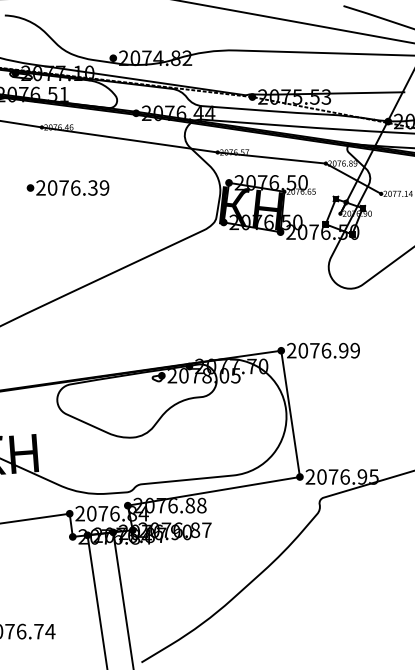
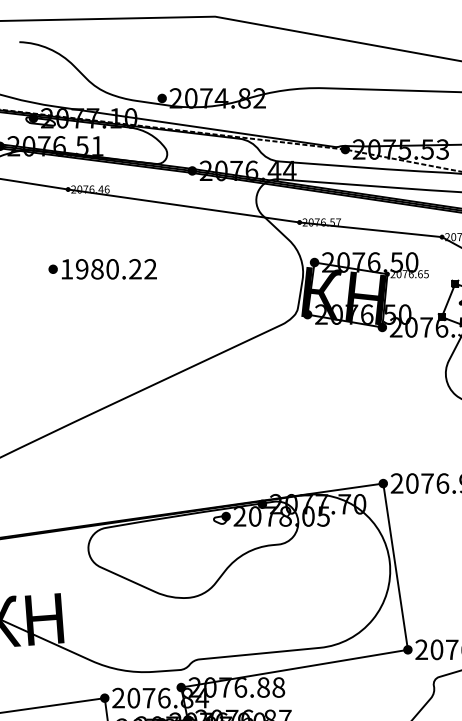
text: (72, 187) -> (108, 268), 2076.39 -> 1980.22

